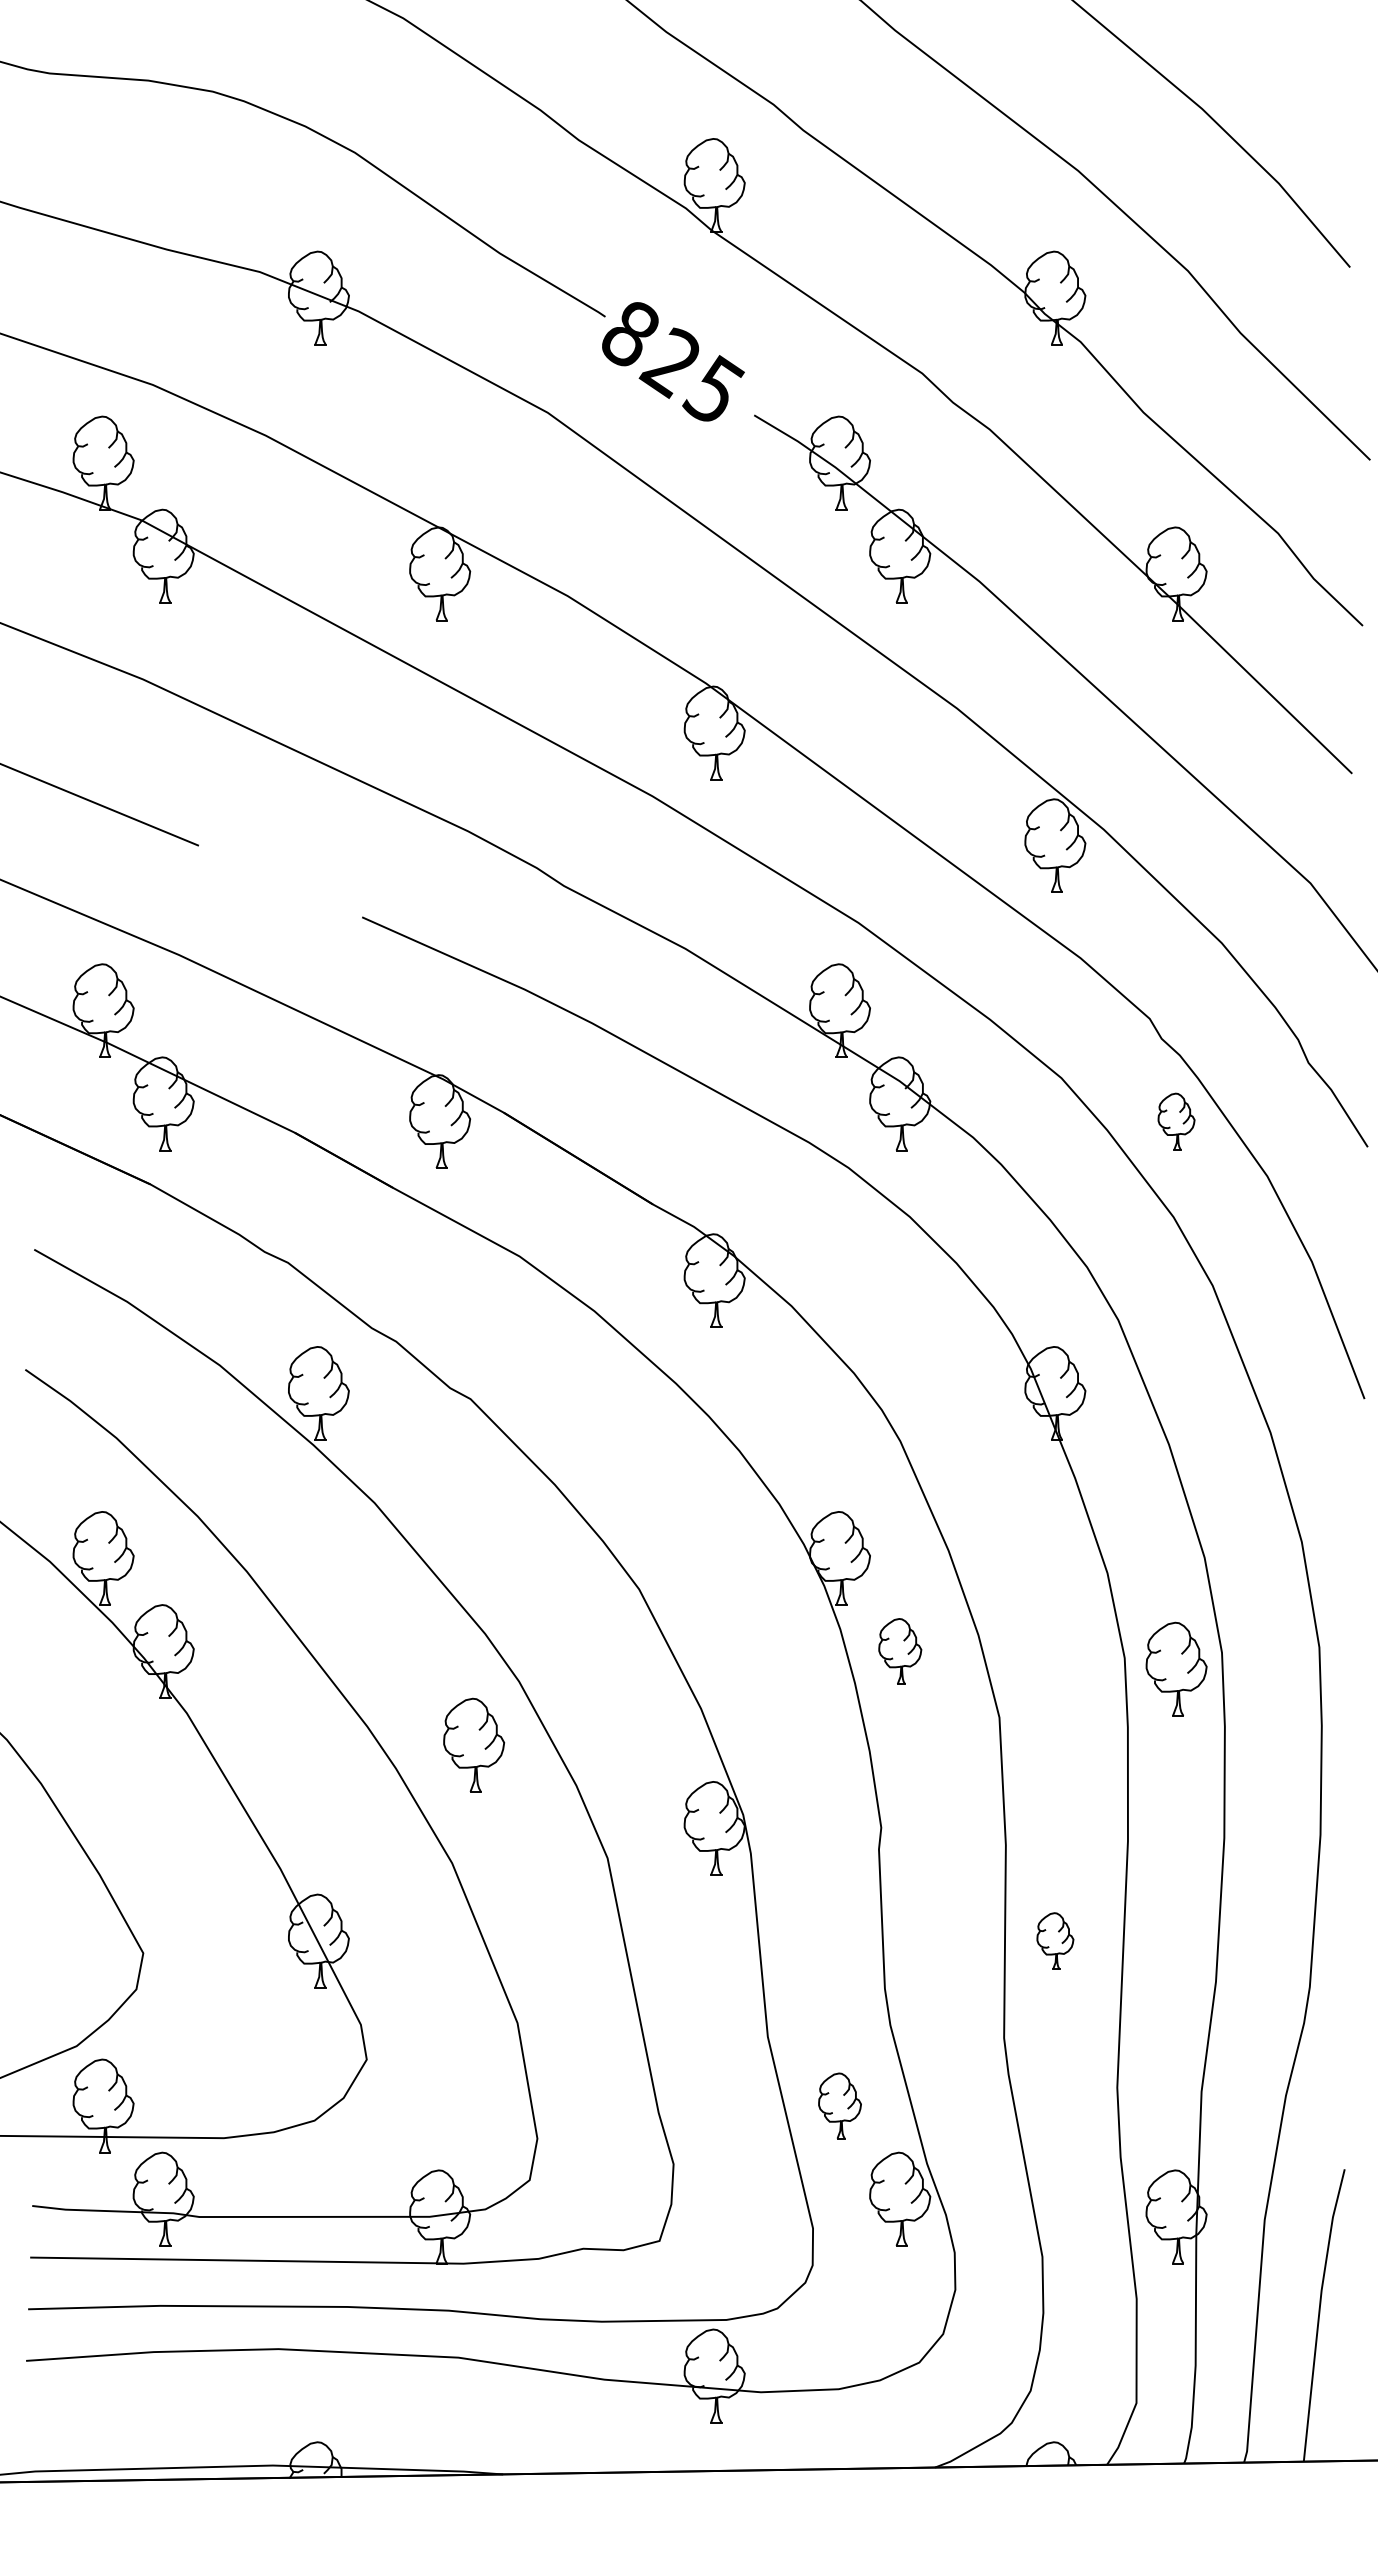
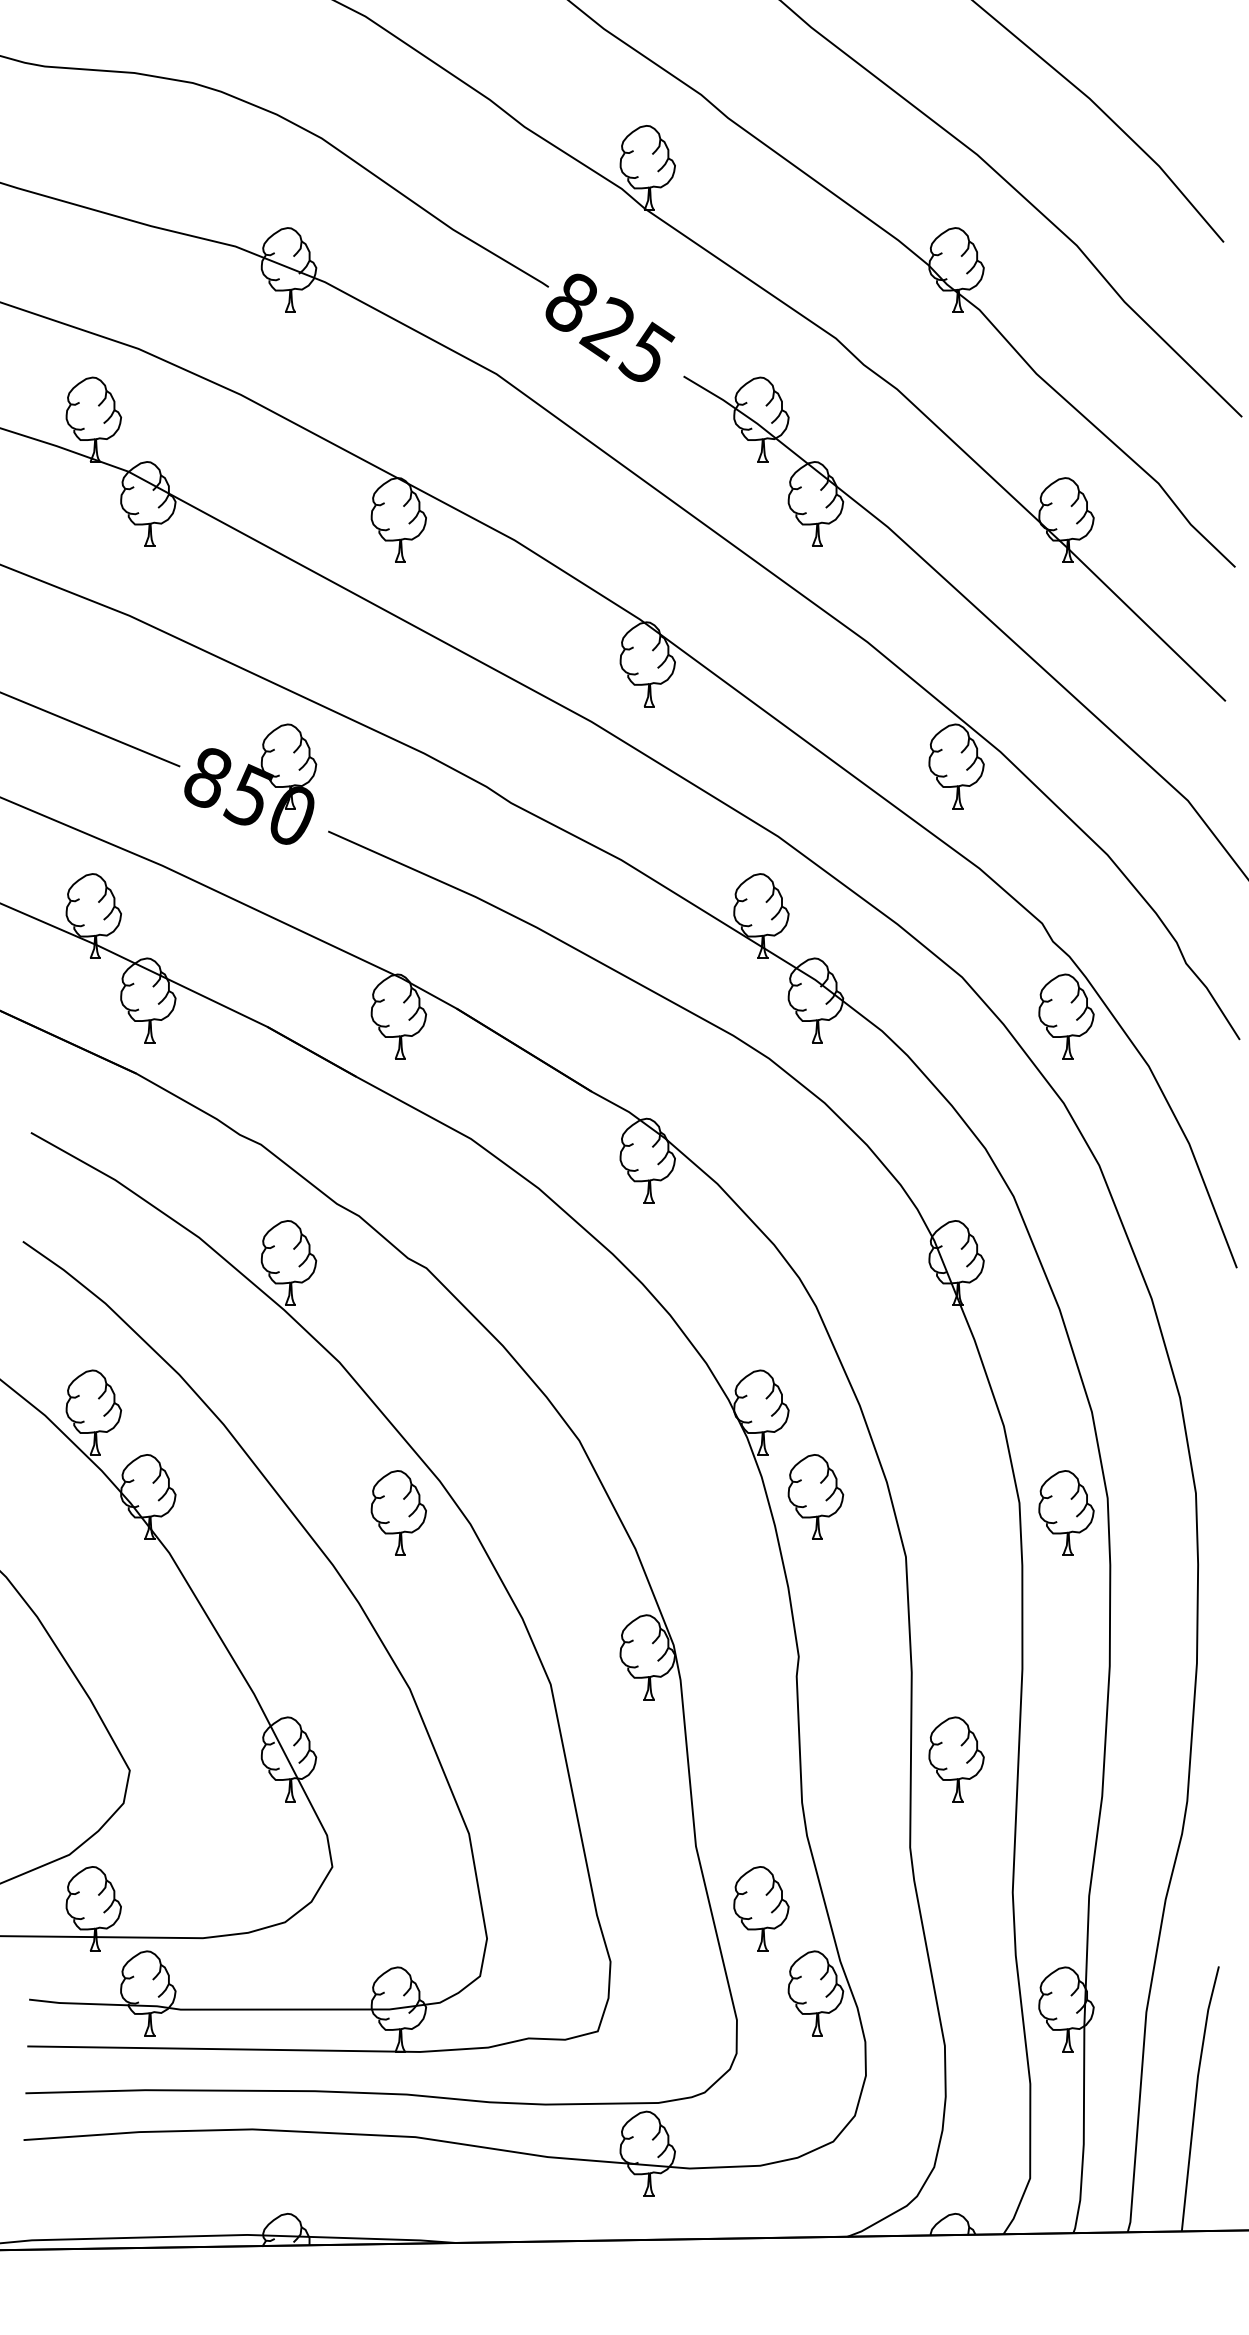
part: (276, 865) -> (250, 784), added
part: (1176, 1121) -> (1066, 1016), size x1.67
part: (900, 1651) -> (816, 1497), size x1.43
part: (474, 1744) -> (399, 1512), moved
part: (1055, 1940) -> (956, 1758), size x1.67
part: (839, 2105) -> (760, 1908), size x1.43

